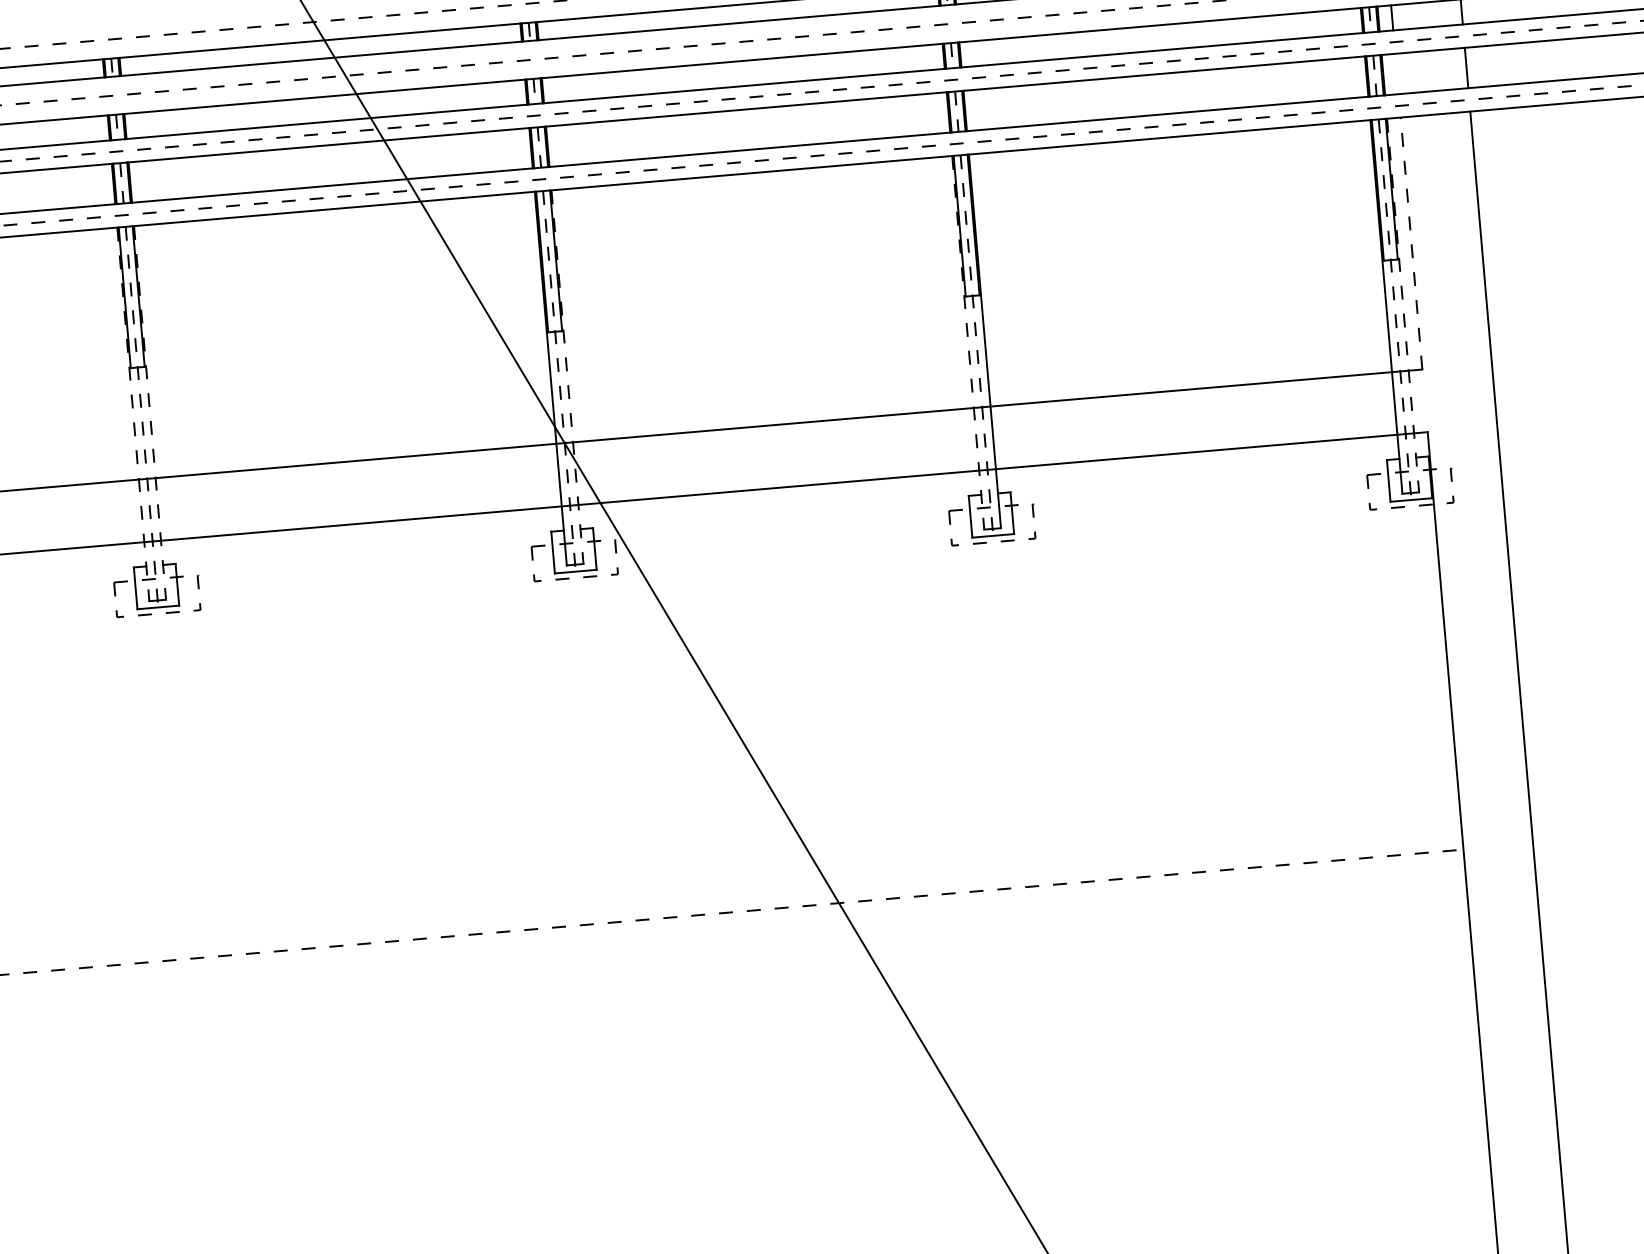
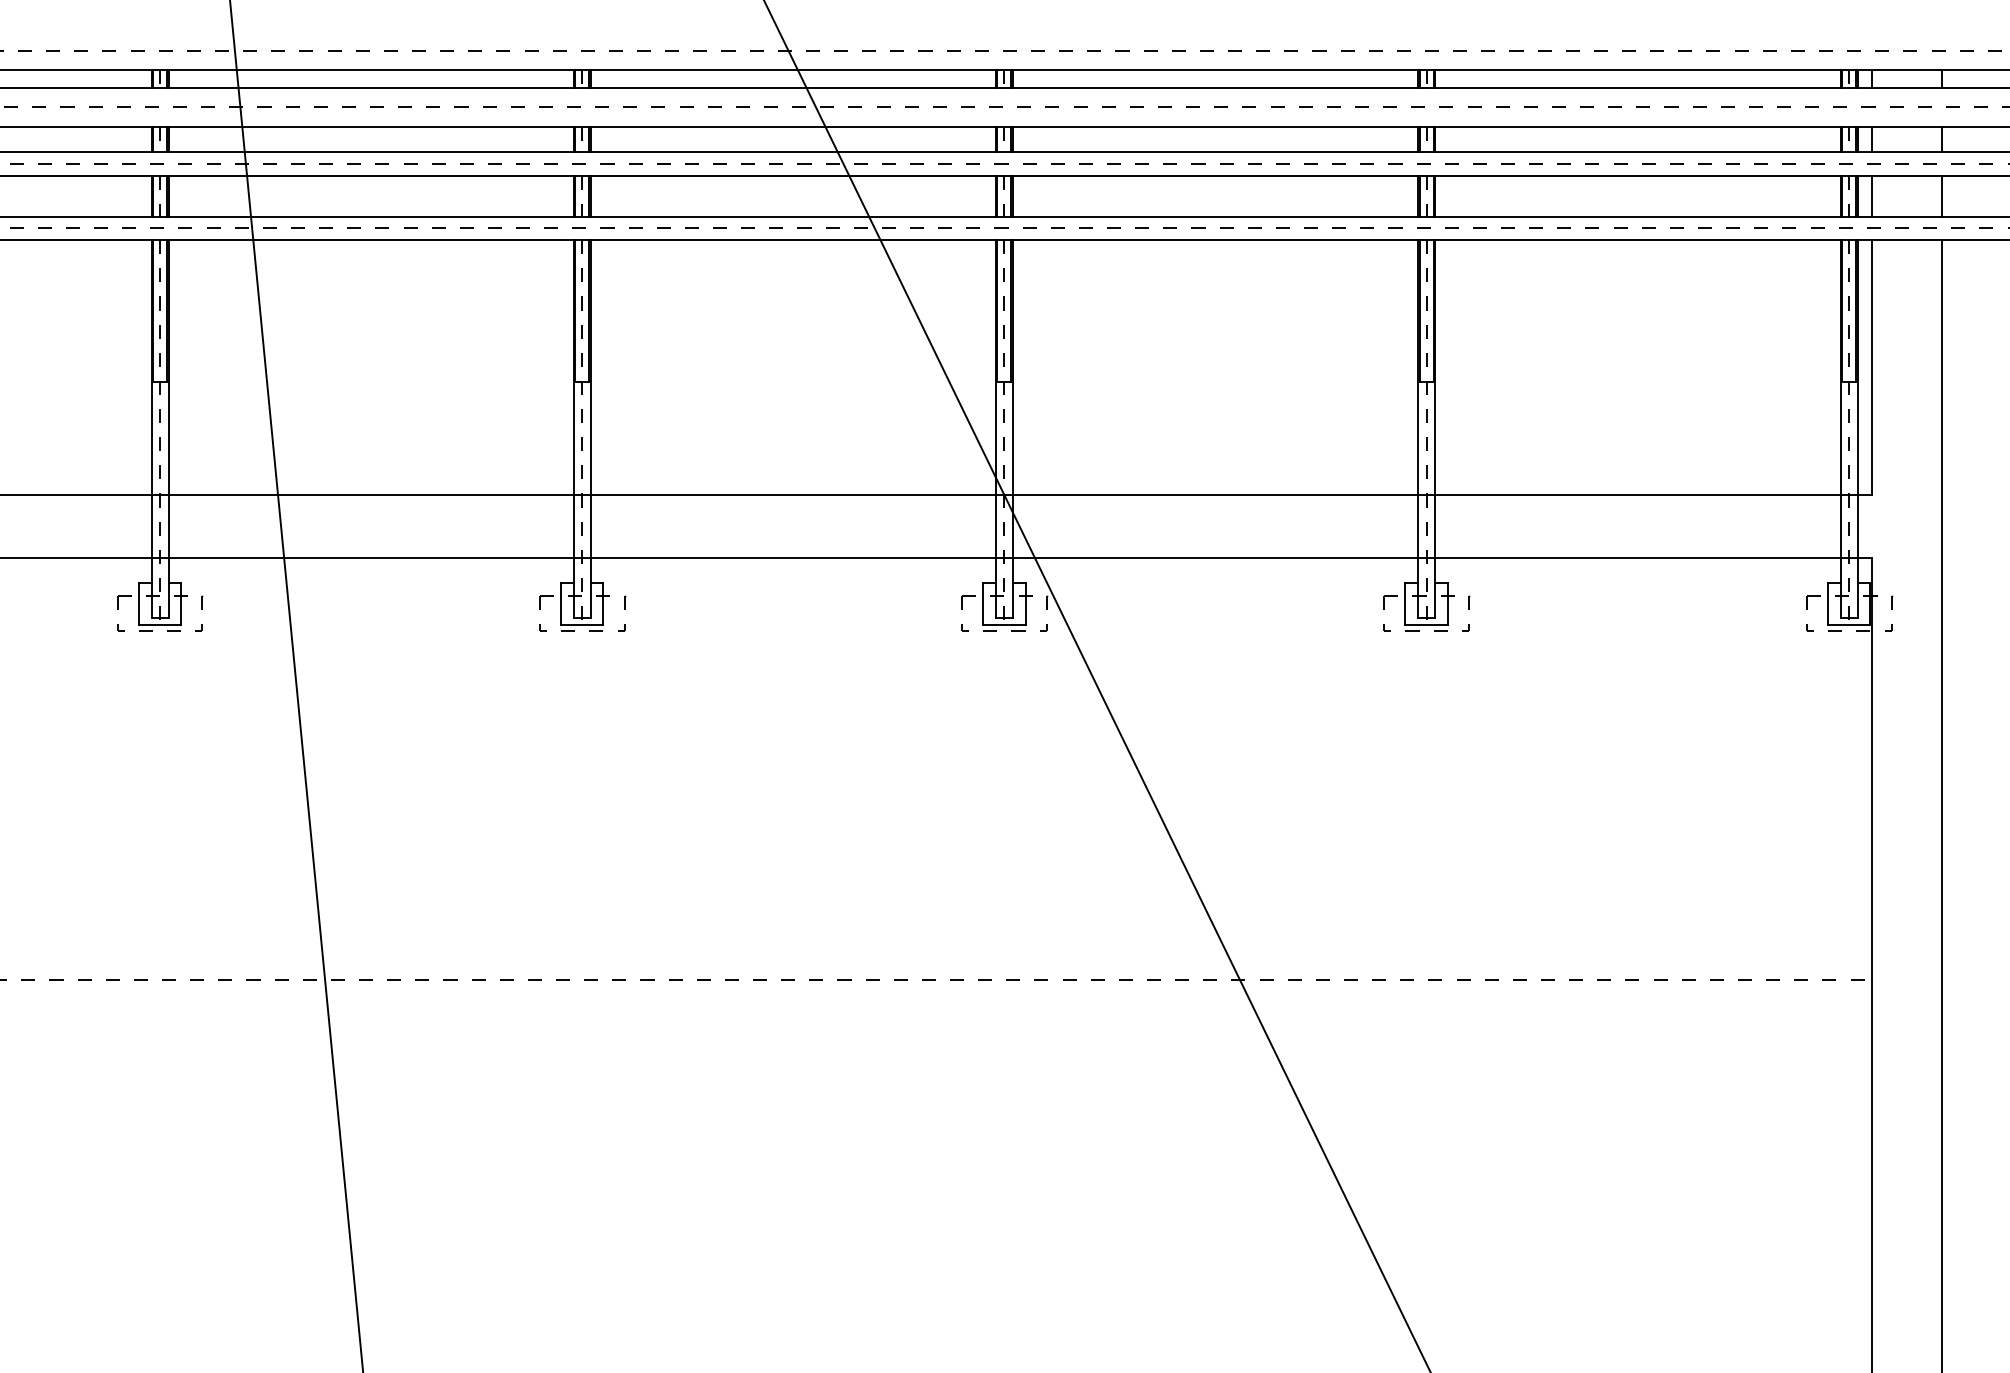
line: (1396, 73) -> (1871, 195), added
line: (1411, 243) -> (1871, 367), dashed -> solid
line: (1402, 305) -> (1857, 429), dashed -> solid
line: (968, 343) -> (1418, 429), dashed -> solid
line: (567, 377) -> (1012, 429), dashed -> solid
line: (149, 413) -> (590, 429), dashed -> solid
line: (133, 414) -> (573, 429), dashed -> solid

